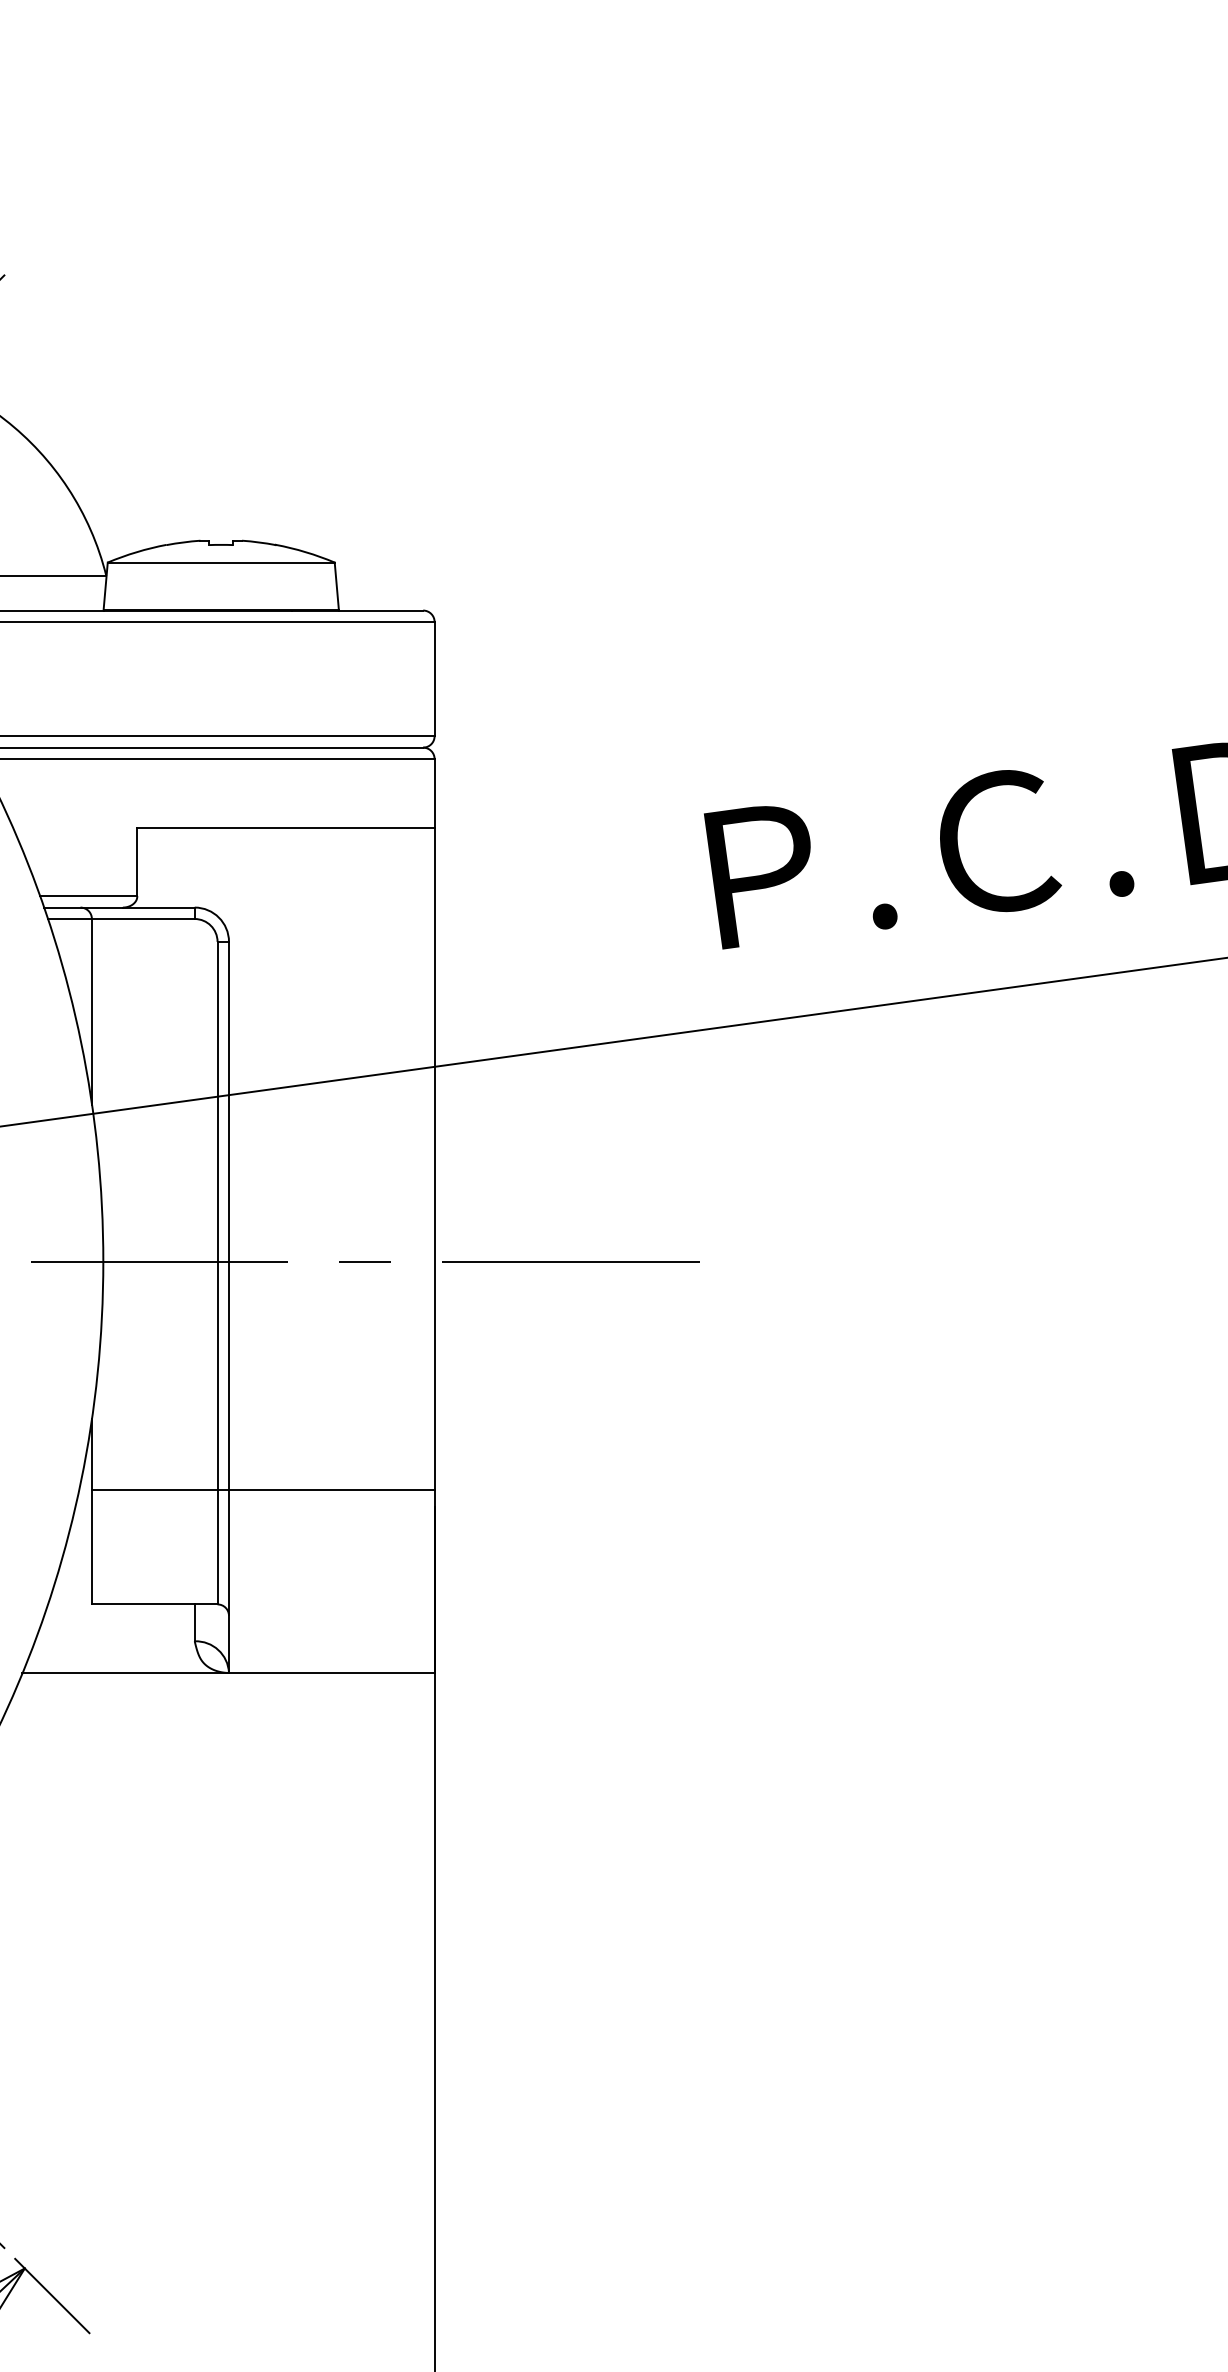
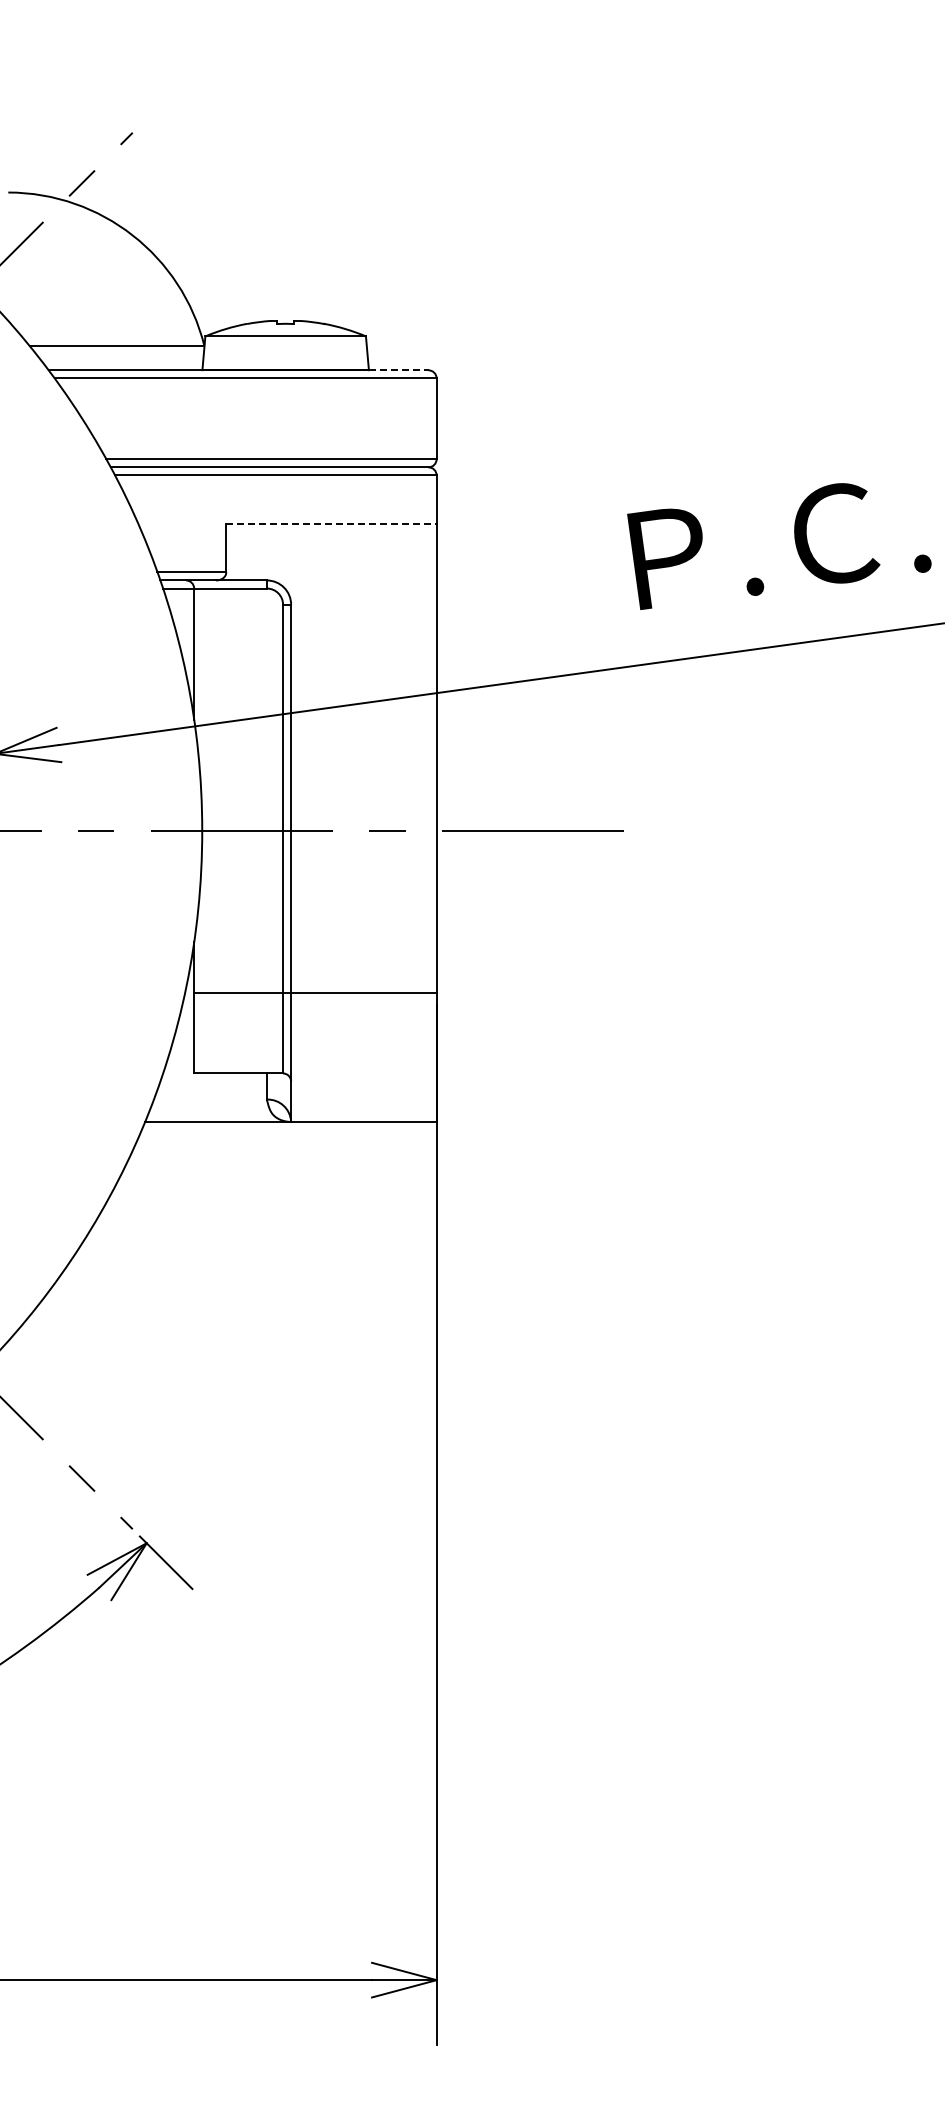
line: (380, 610) -> (398, 370), solid -> dashed
line: (286, 827) -> (331, 523), solid -> dashed

